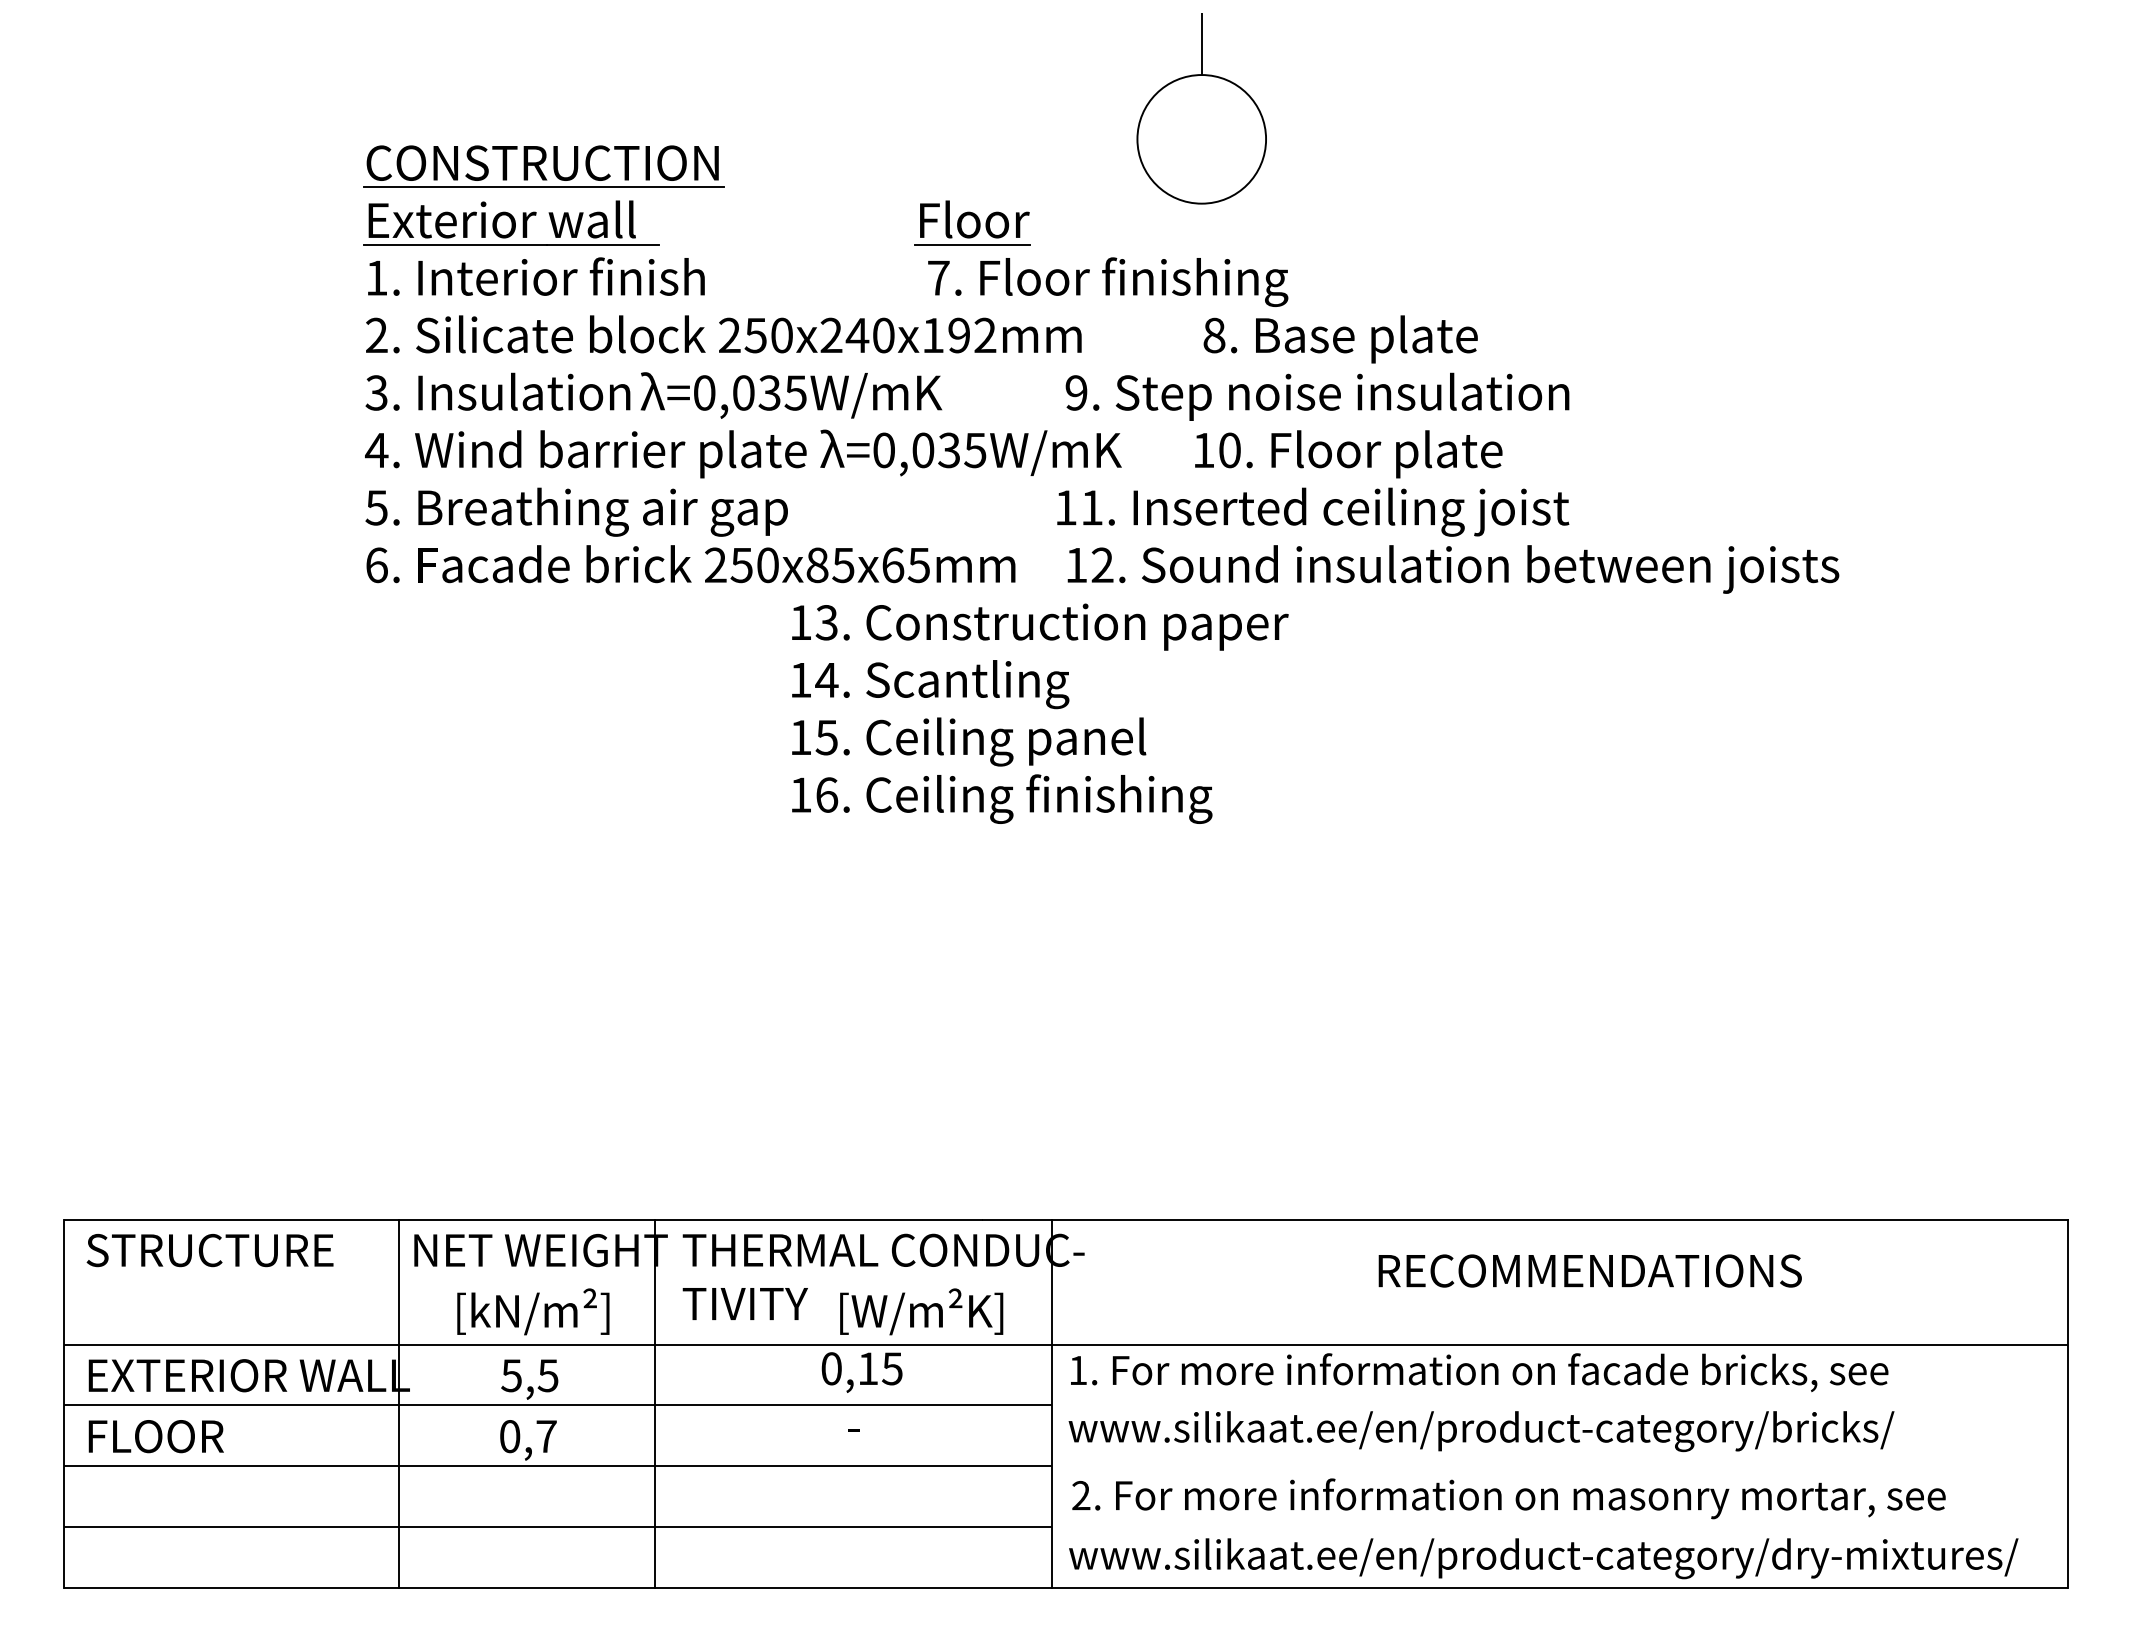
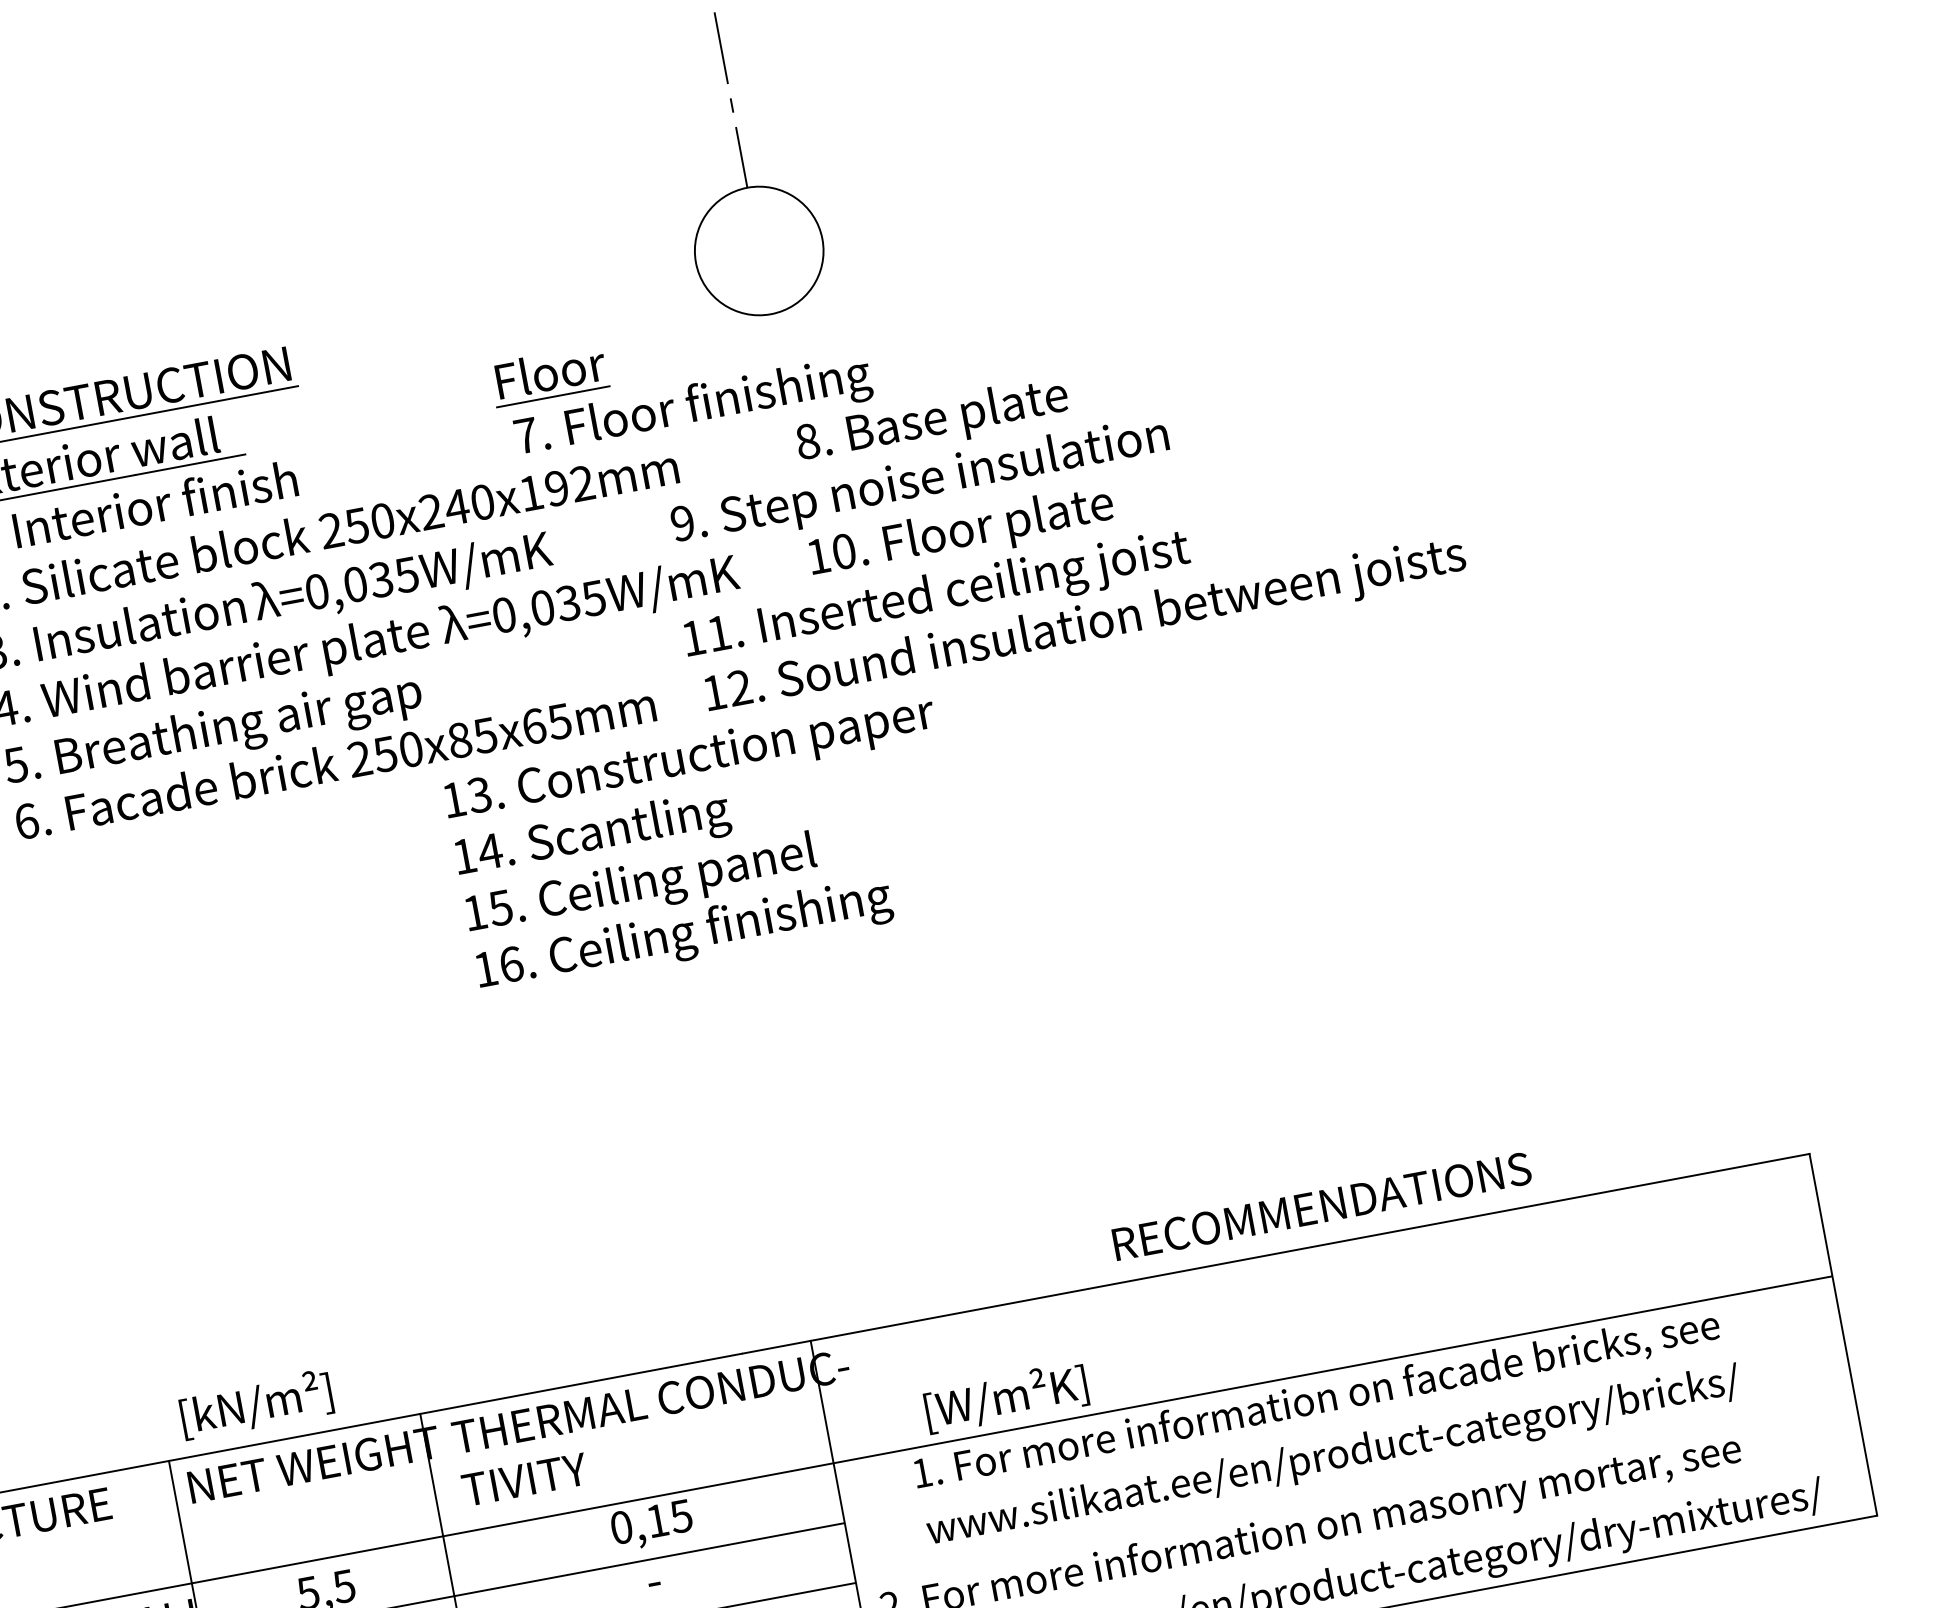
text: (1589, 1270) -> (1321, 1206), moved
text: (533, 1311) -> (256, 1404), moved
text: (921, 1311) -> (1006, 1397), moved
text: (1479, 1372) -> (1317, 1401), moved
text: (1481, 1431) -> (1333, 1458), moved

